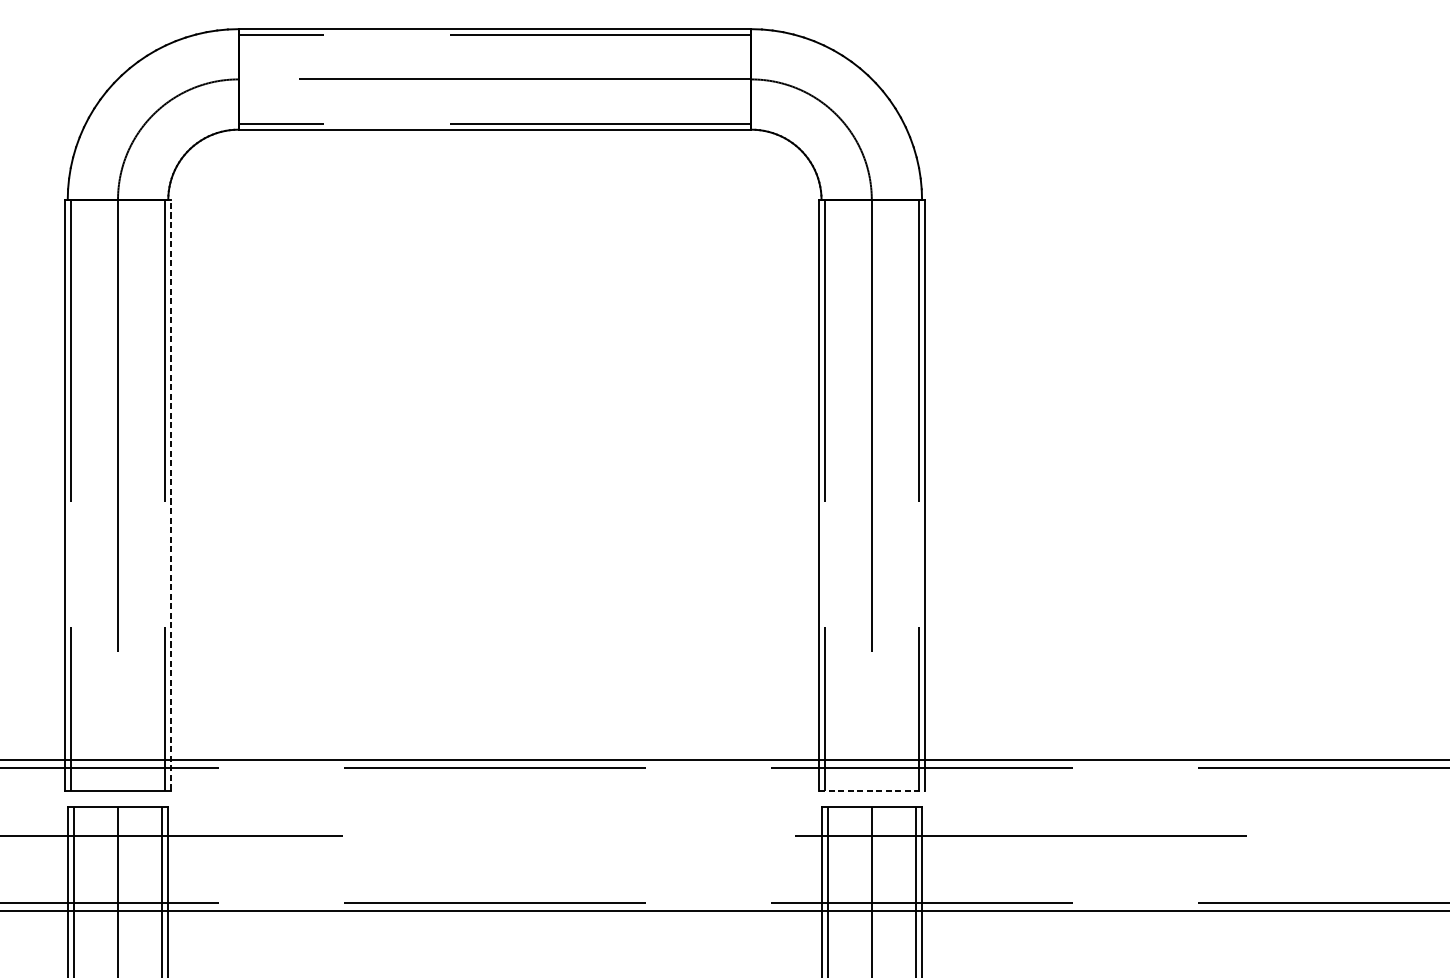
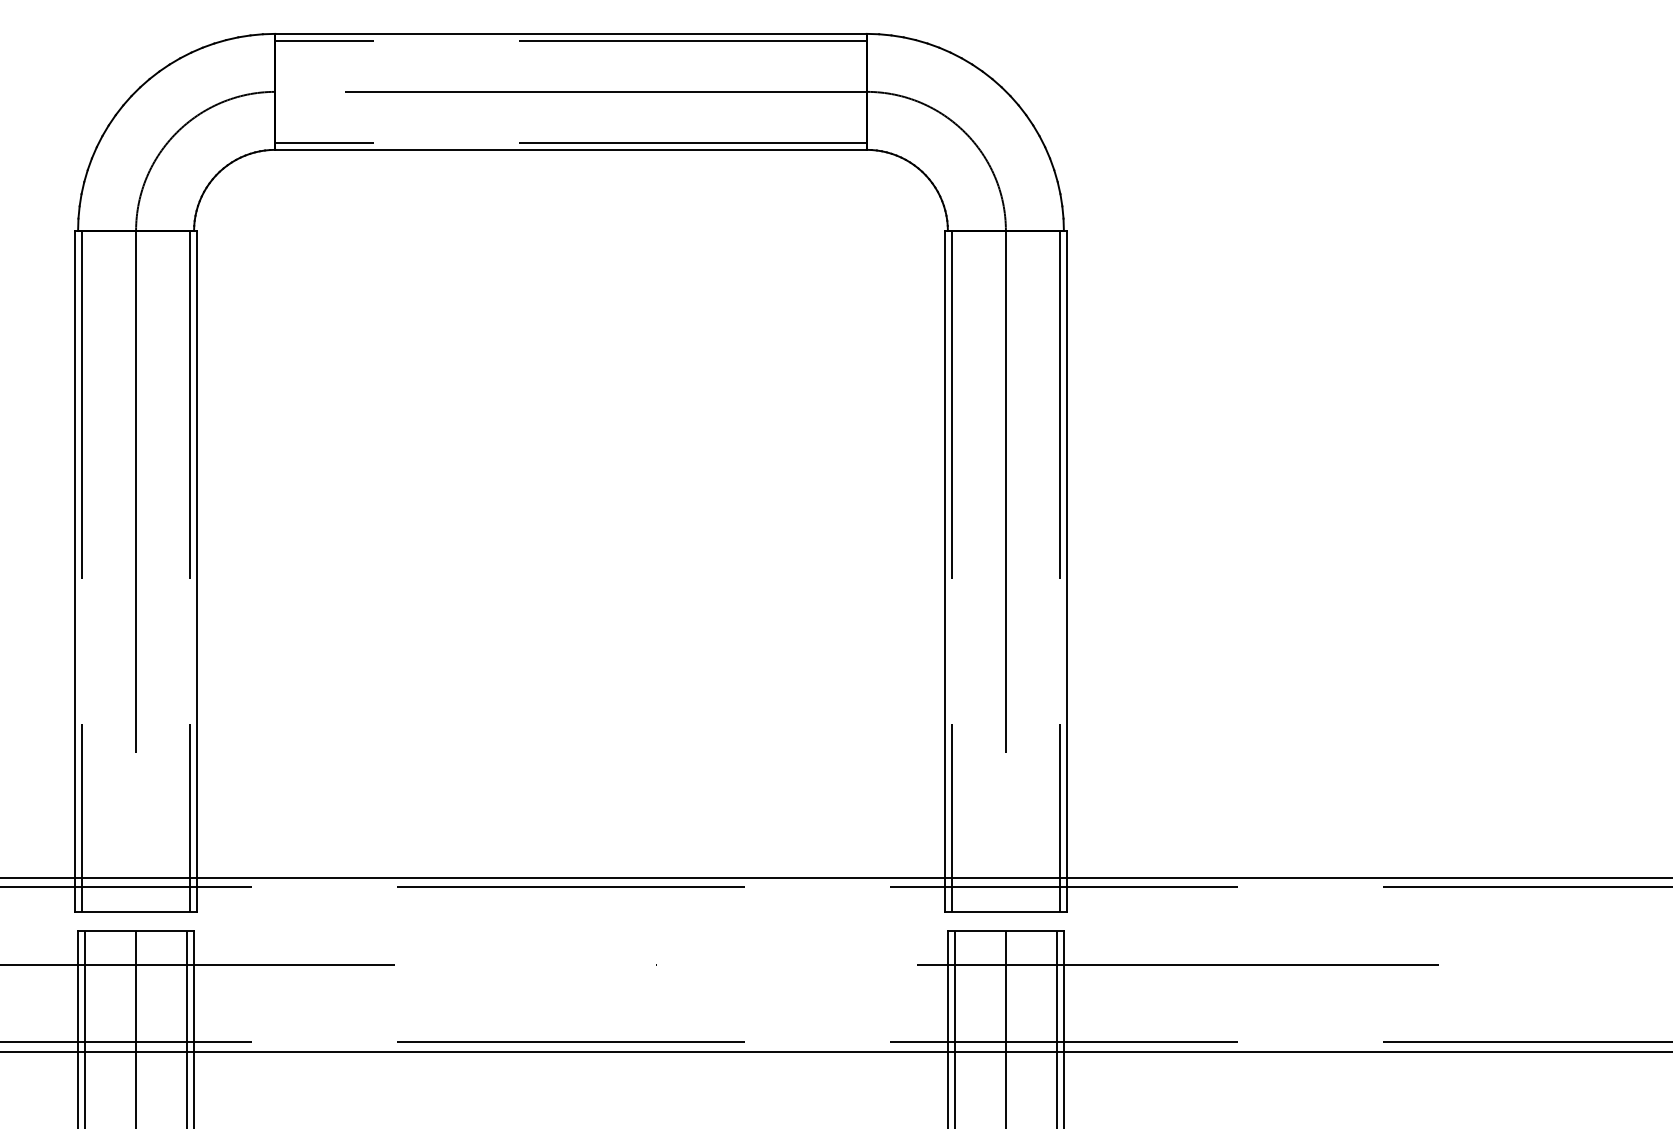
line: (170, 495) -> (196, 571), dashed -> solid
line: (871, 790) -> (1005, 912), dashed -> solid

